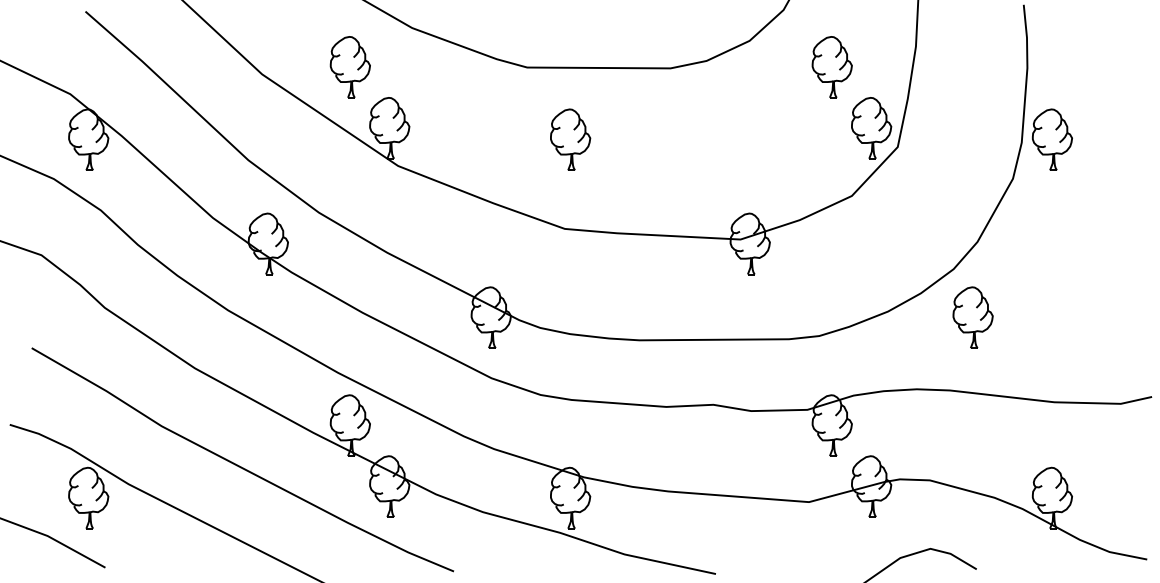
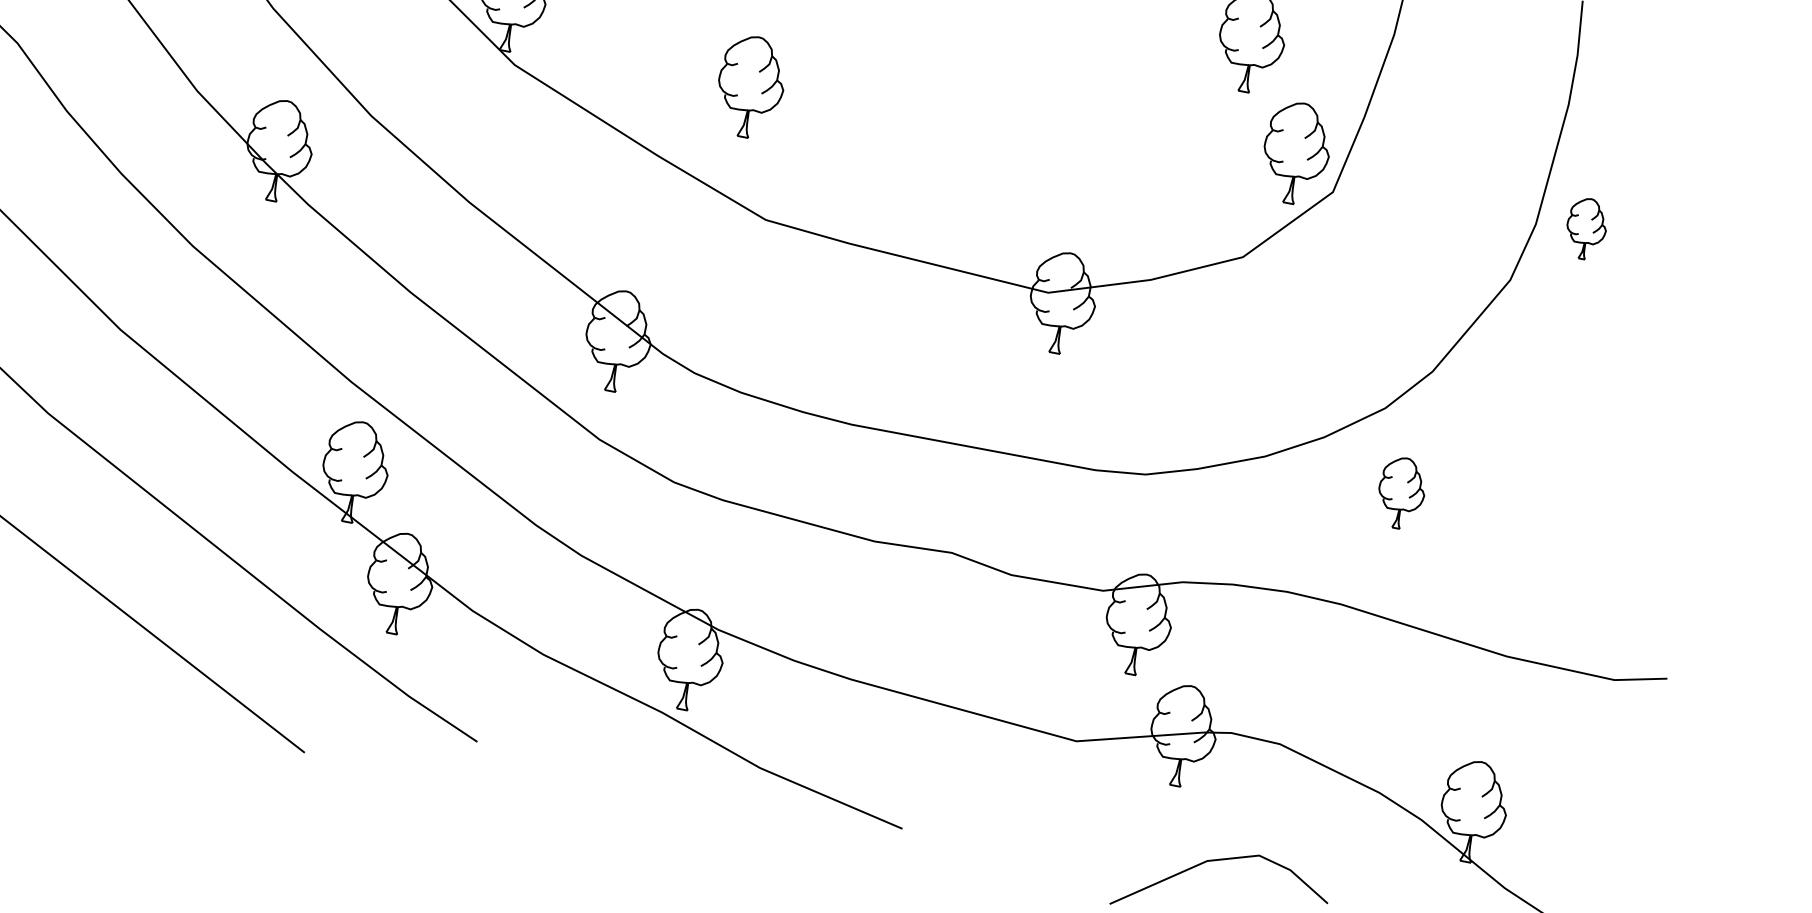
part: (570, 139) -> (750, 86), moved
part: (1051, 139) -> (1585, 228), size x0.6
part: (972, 317) -> (1400, 492), size x0.7

